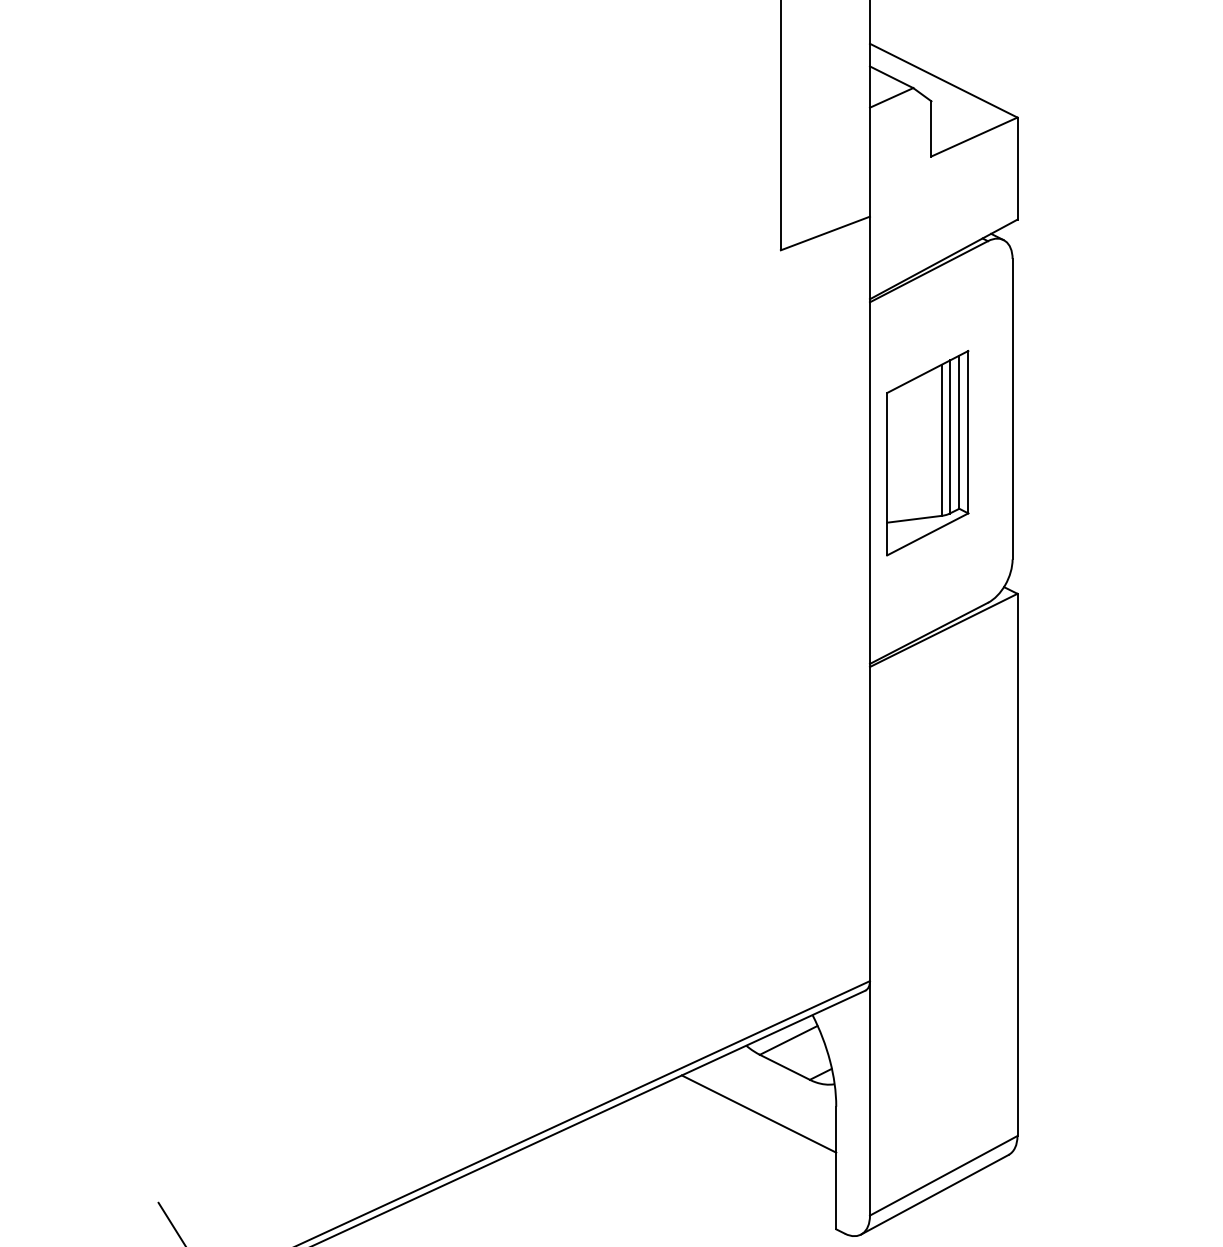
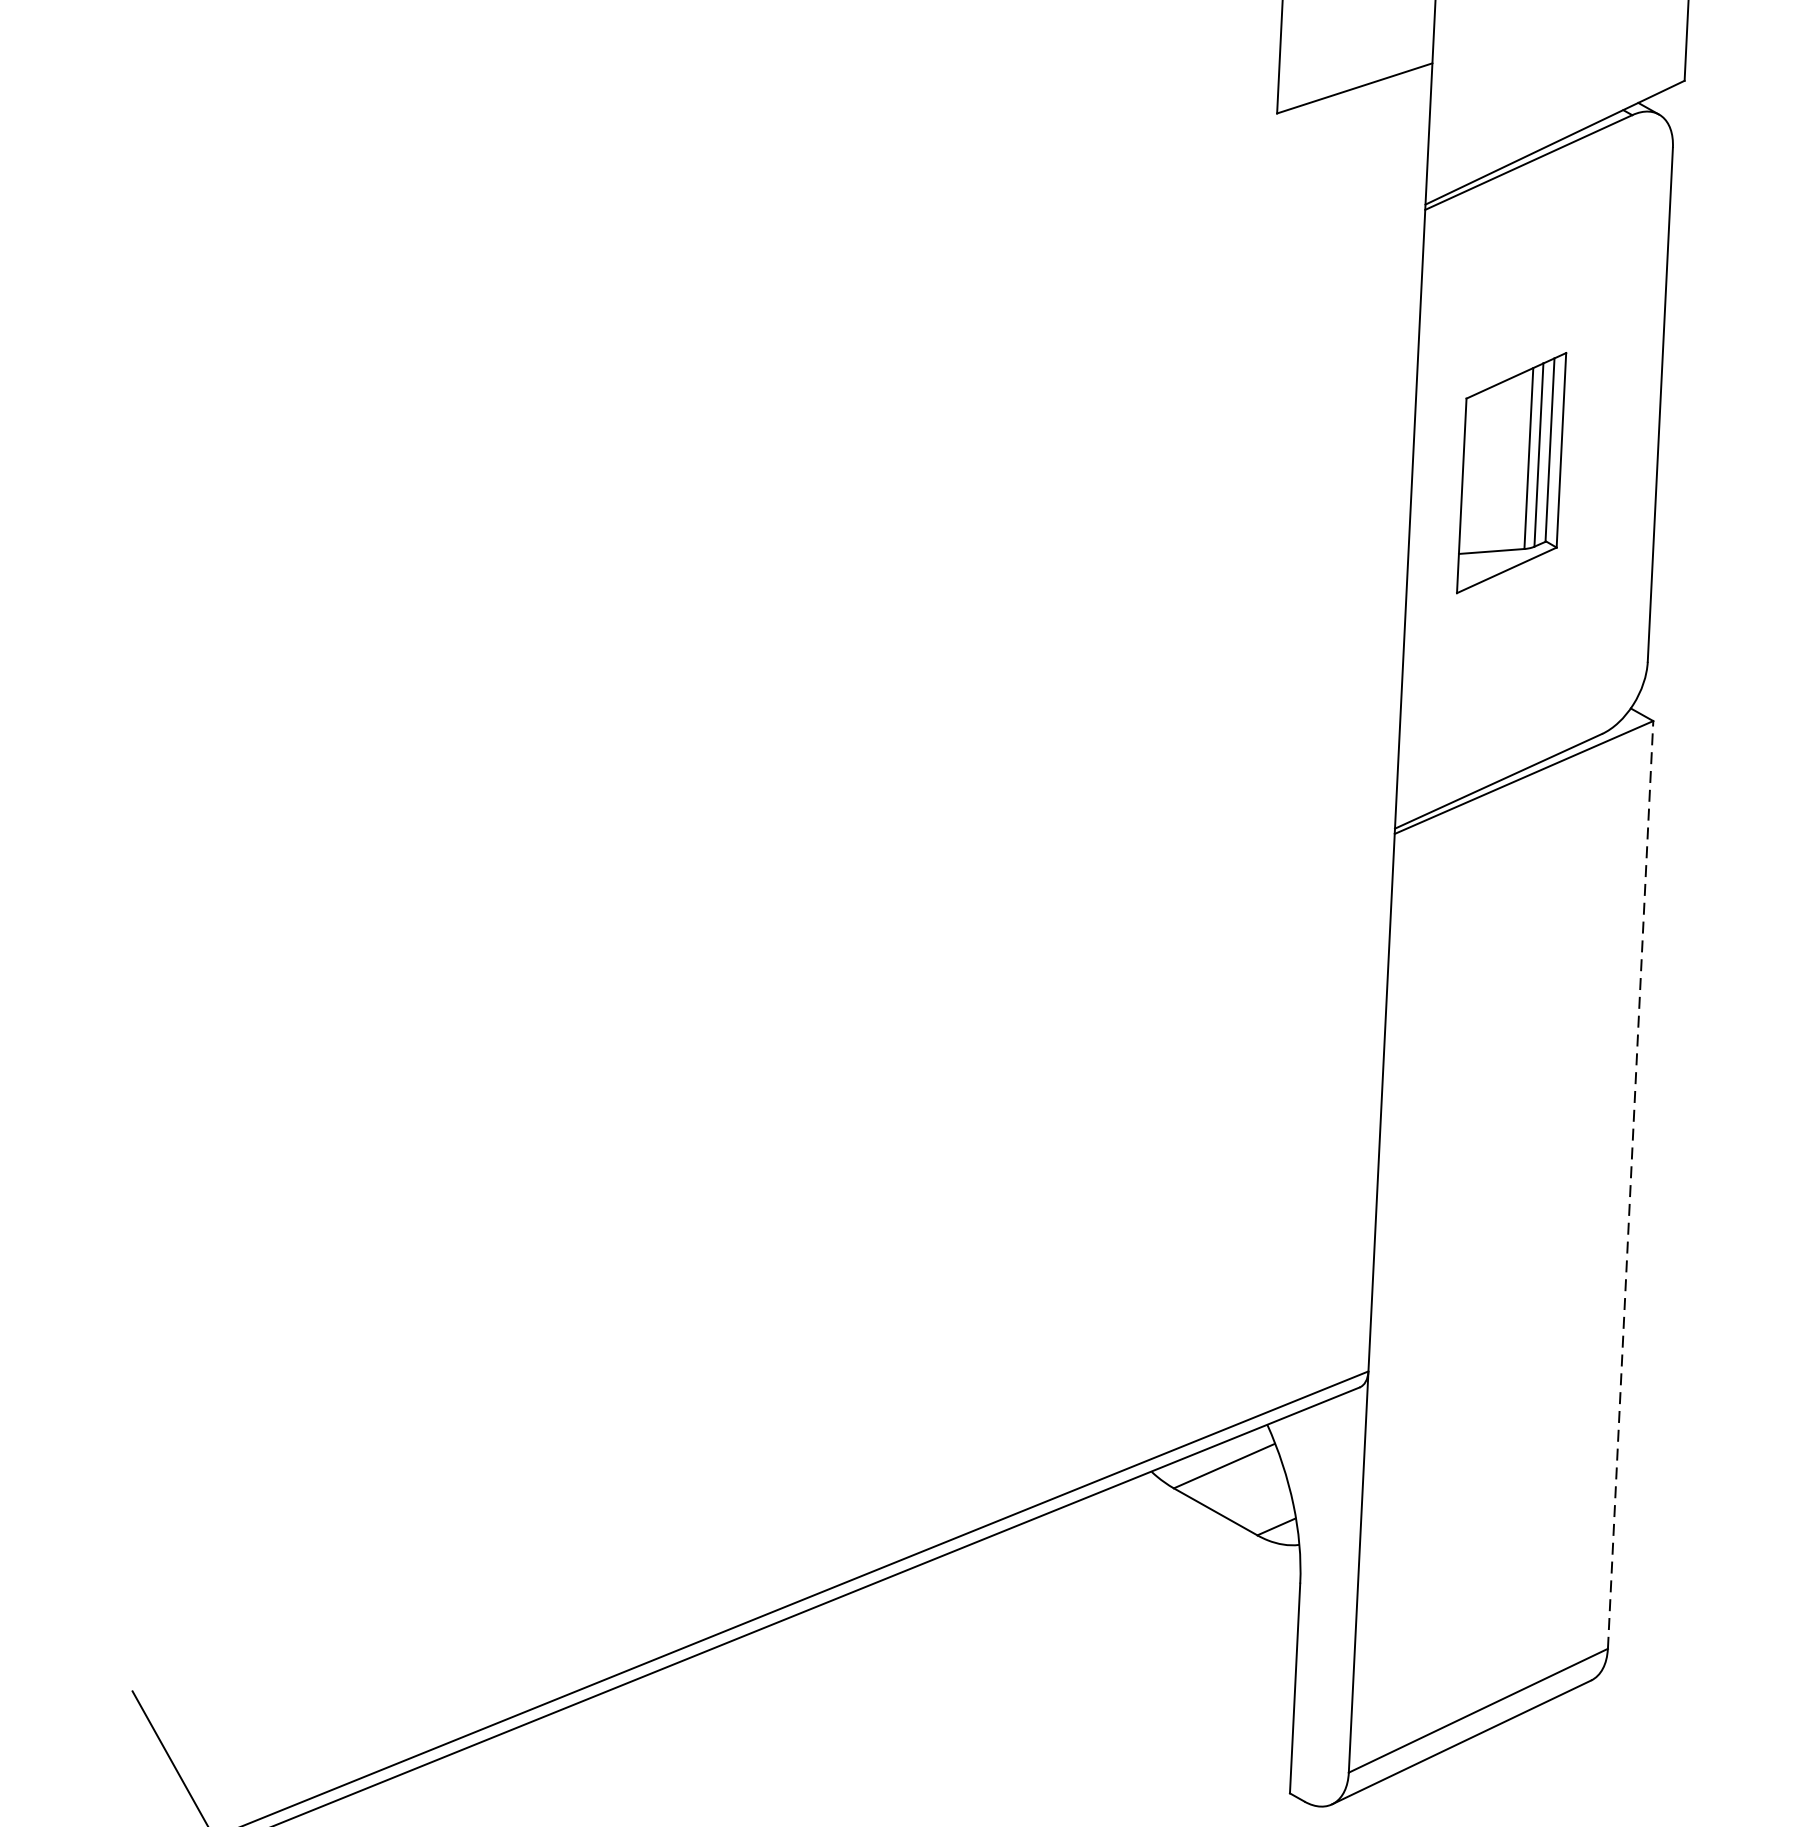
part: (927, 453) -> (1511, 473), size x0.7
line: (1017, 864) -> (1630, 1184), solid -> dashed
line: (758, 1113) -> (1166, 1588), removed

